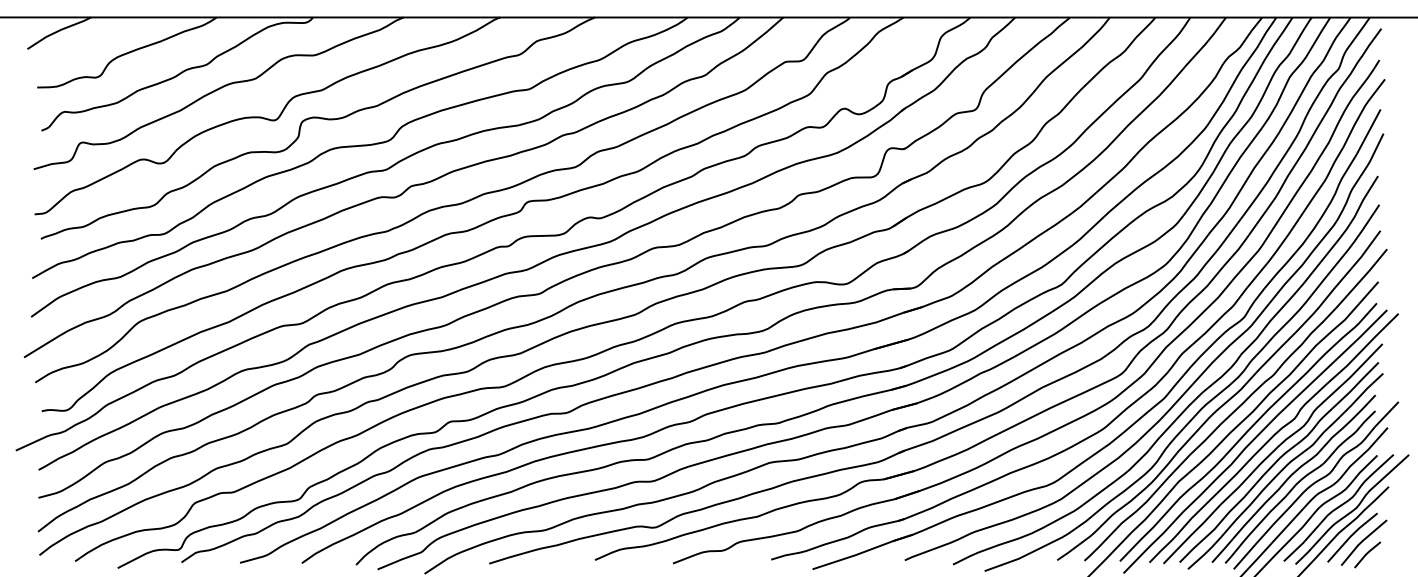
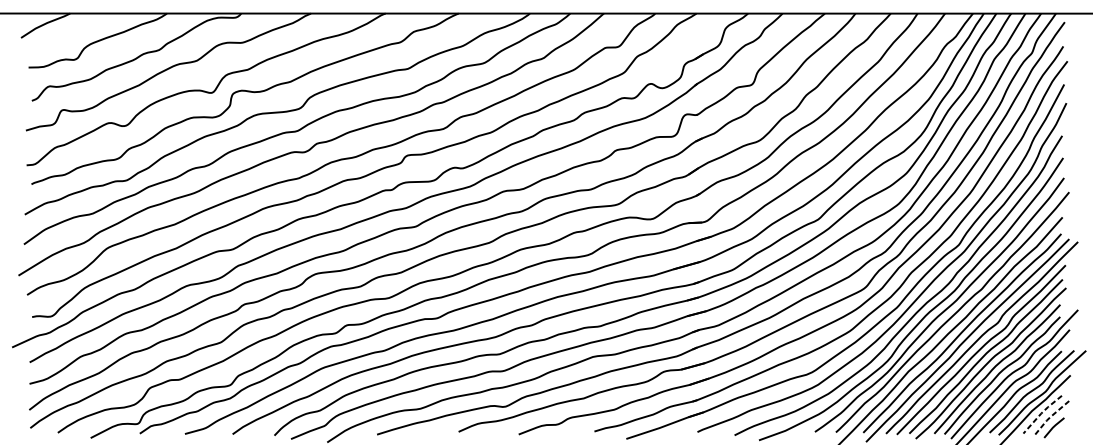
line: (1351, 535) -> (1041, 412), solid -> dashed
line: (1362, 541) -> (1050, 417), solid -> dashed

